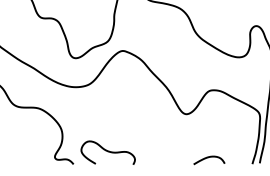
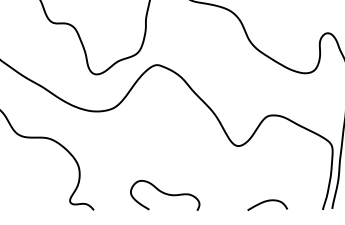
curve: (108, 152) -> (165, 194), moved

